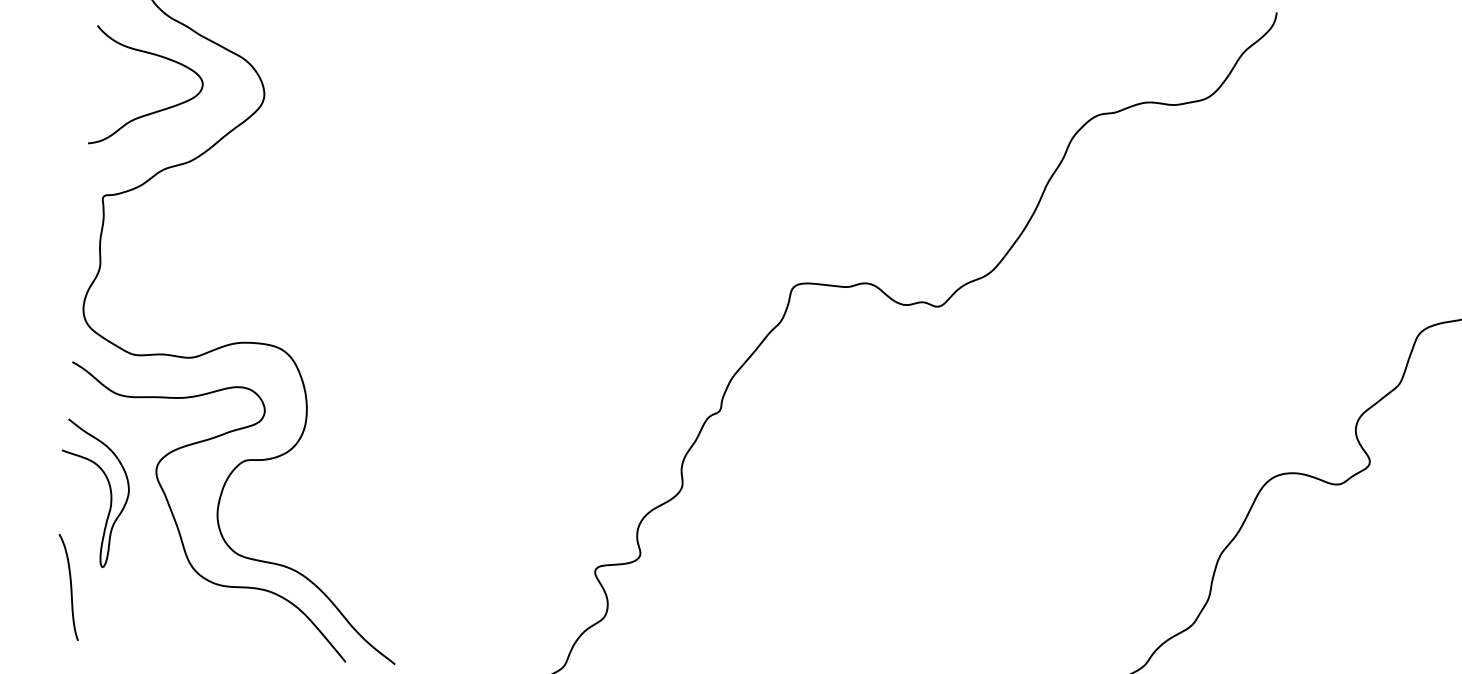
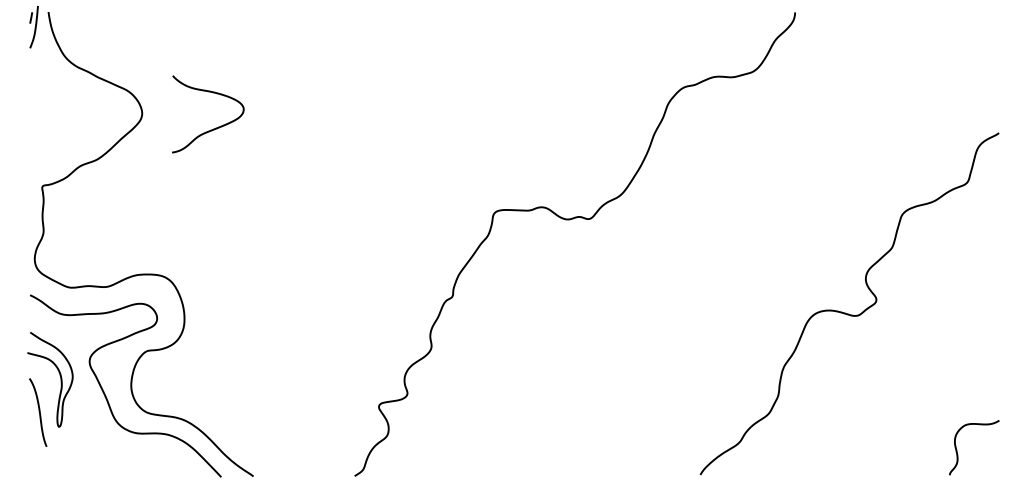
curve: (157, 109) -> (215, 127), moved
curve: (69, 585) -> (38, 411), moved

